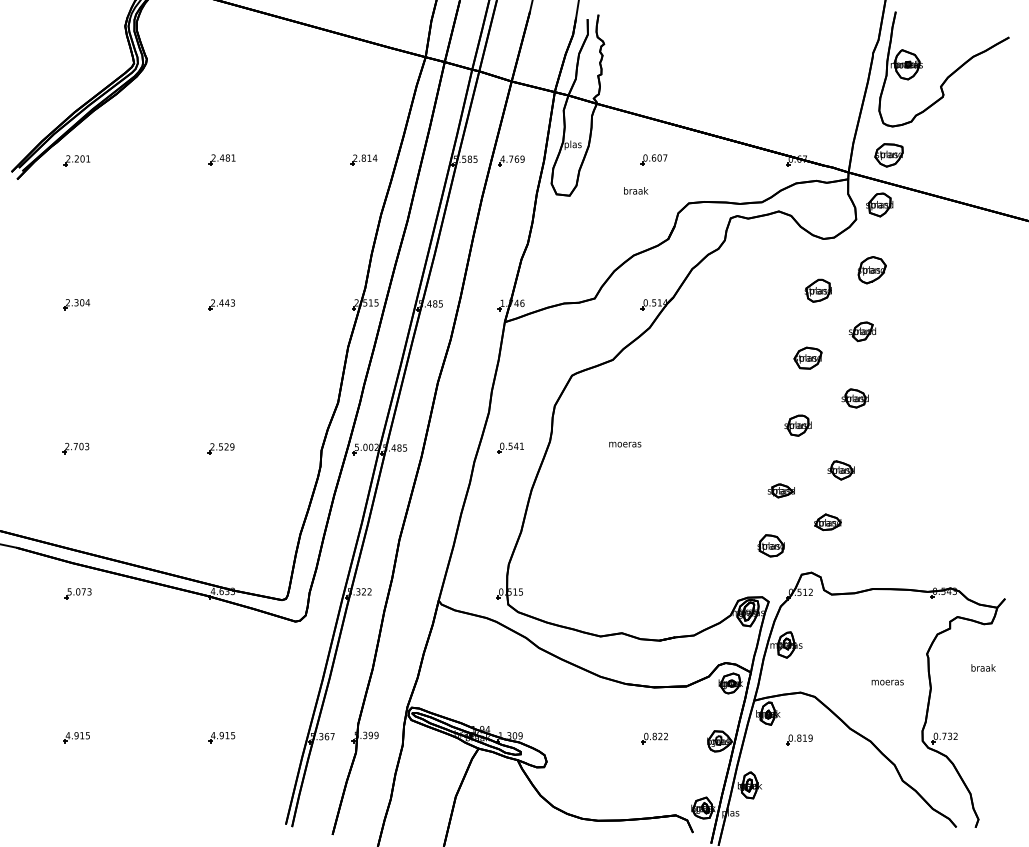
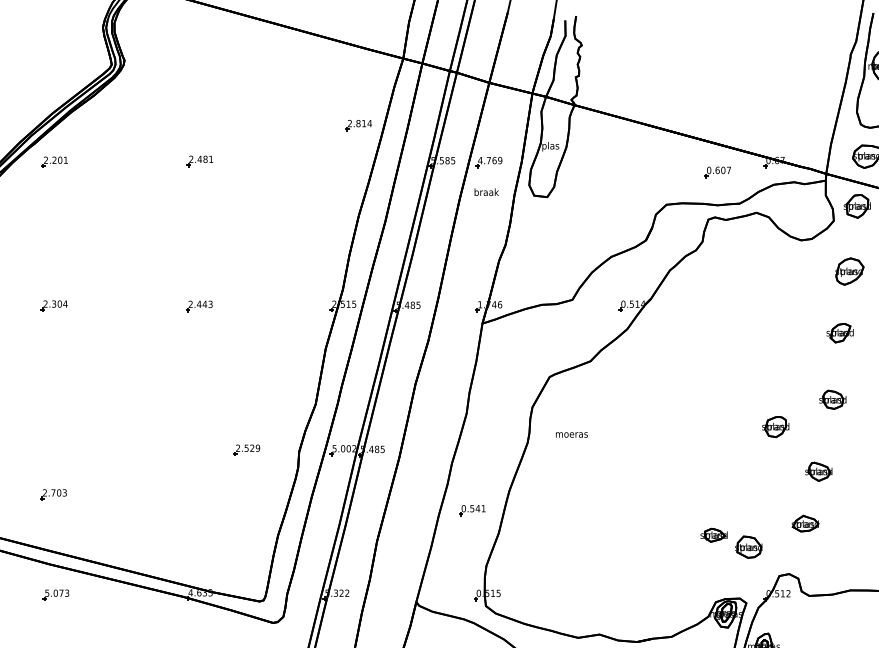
part: (363, 159) -> (358, 124), moved
part: (653, 159) -> (717, 171), moved
text: (636, 190) -> (487, 191), moved
part: (817, 290) -> (795, 291), removed
part: (807, 357) -> (785, 358), removed
text: (625, 444) -> (572, 434), moved
part: (510, 447) -> (472, 509), moved
part: (75, 448) -> (53, 494), moved
part: (220, 448) -> (246, 449), moved
part: (780, 490) -> (713, 534), moved

